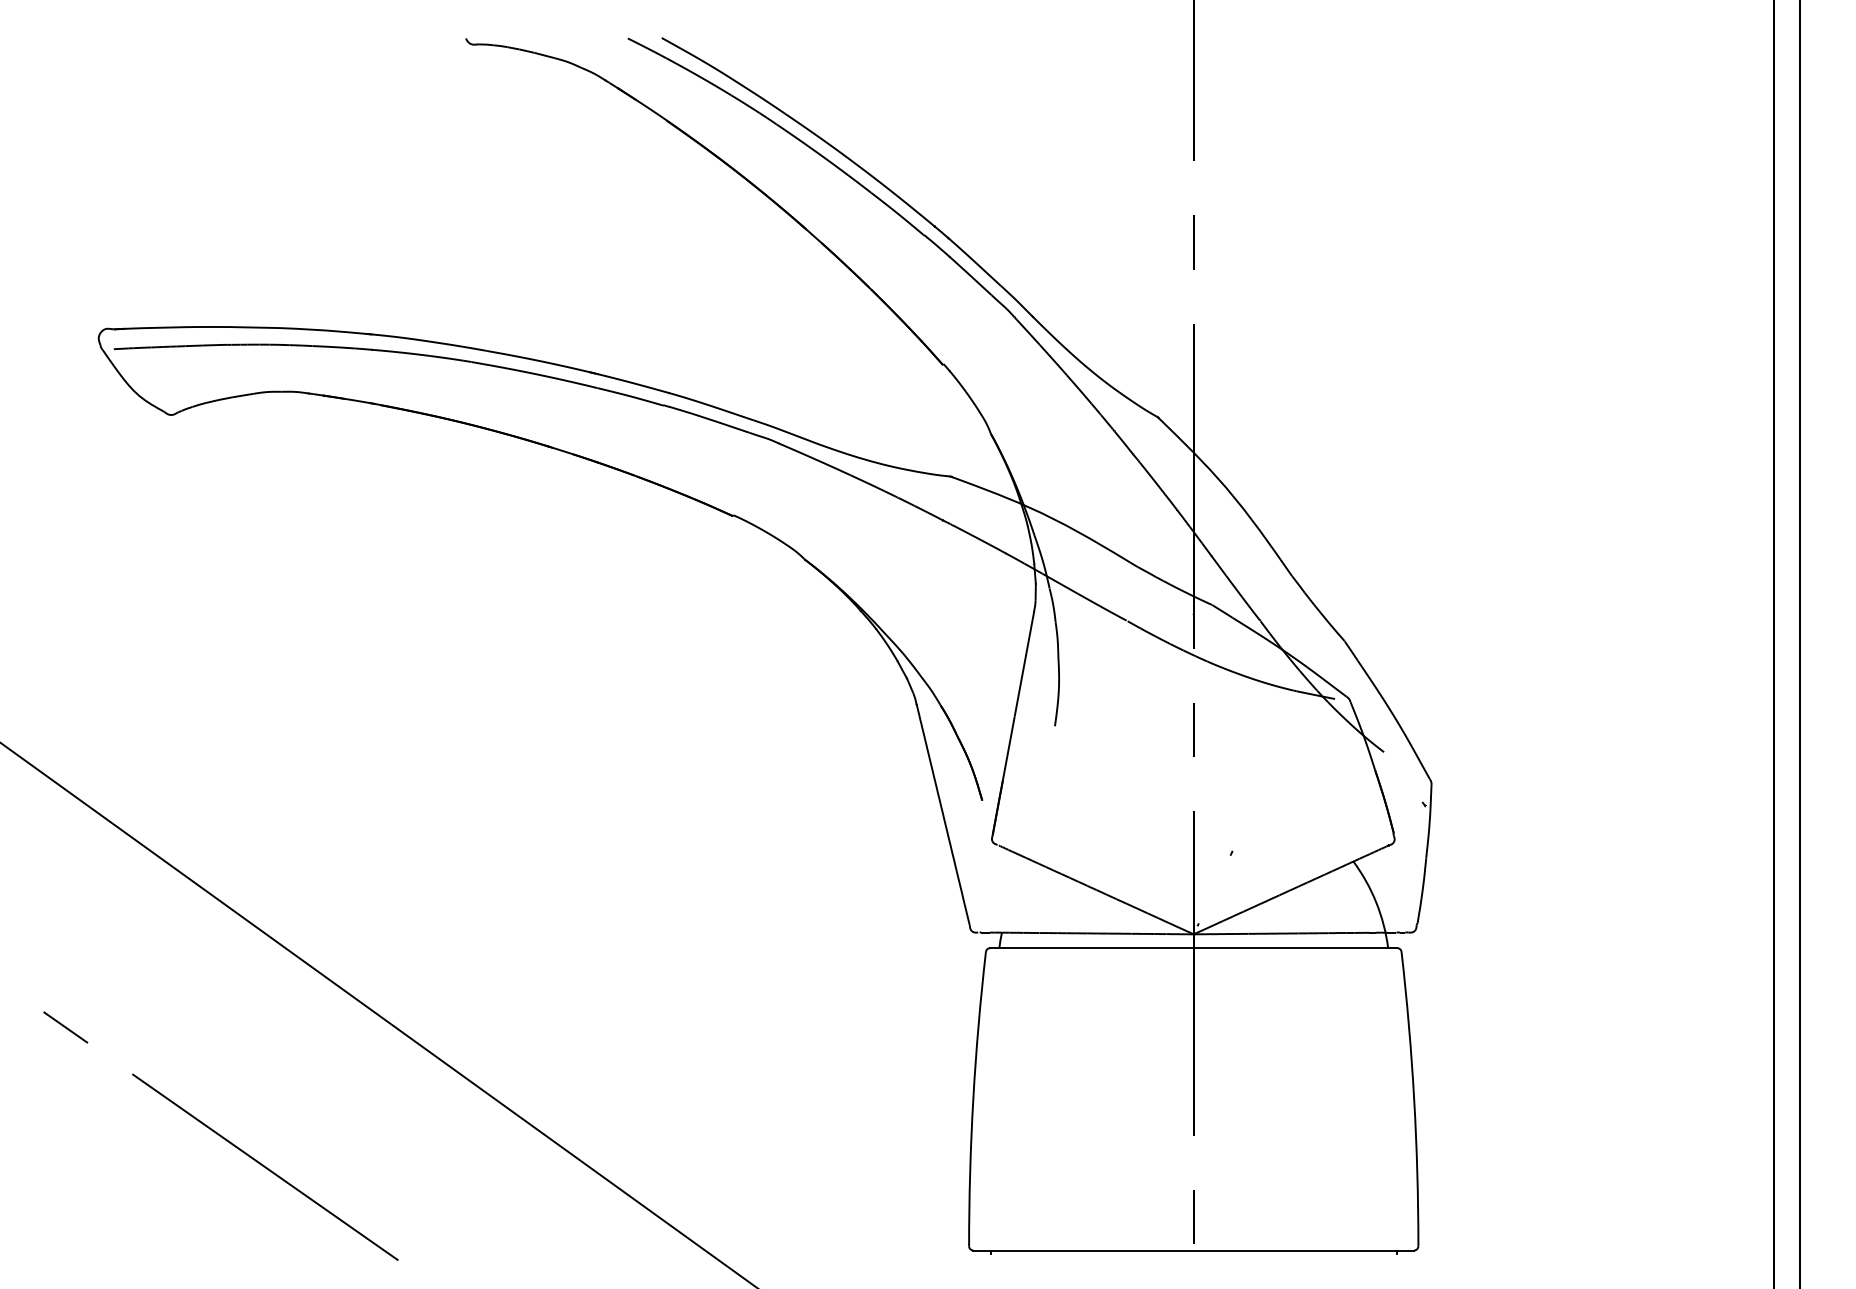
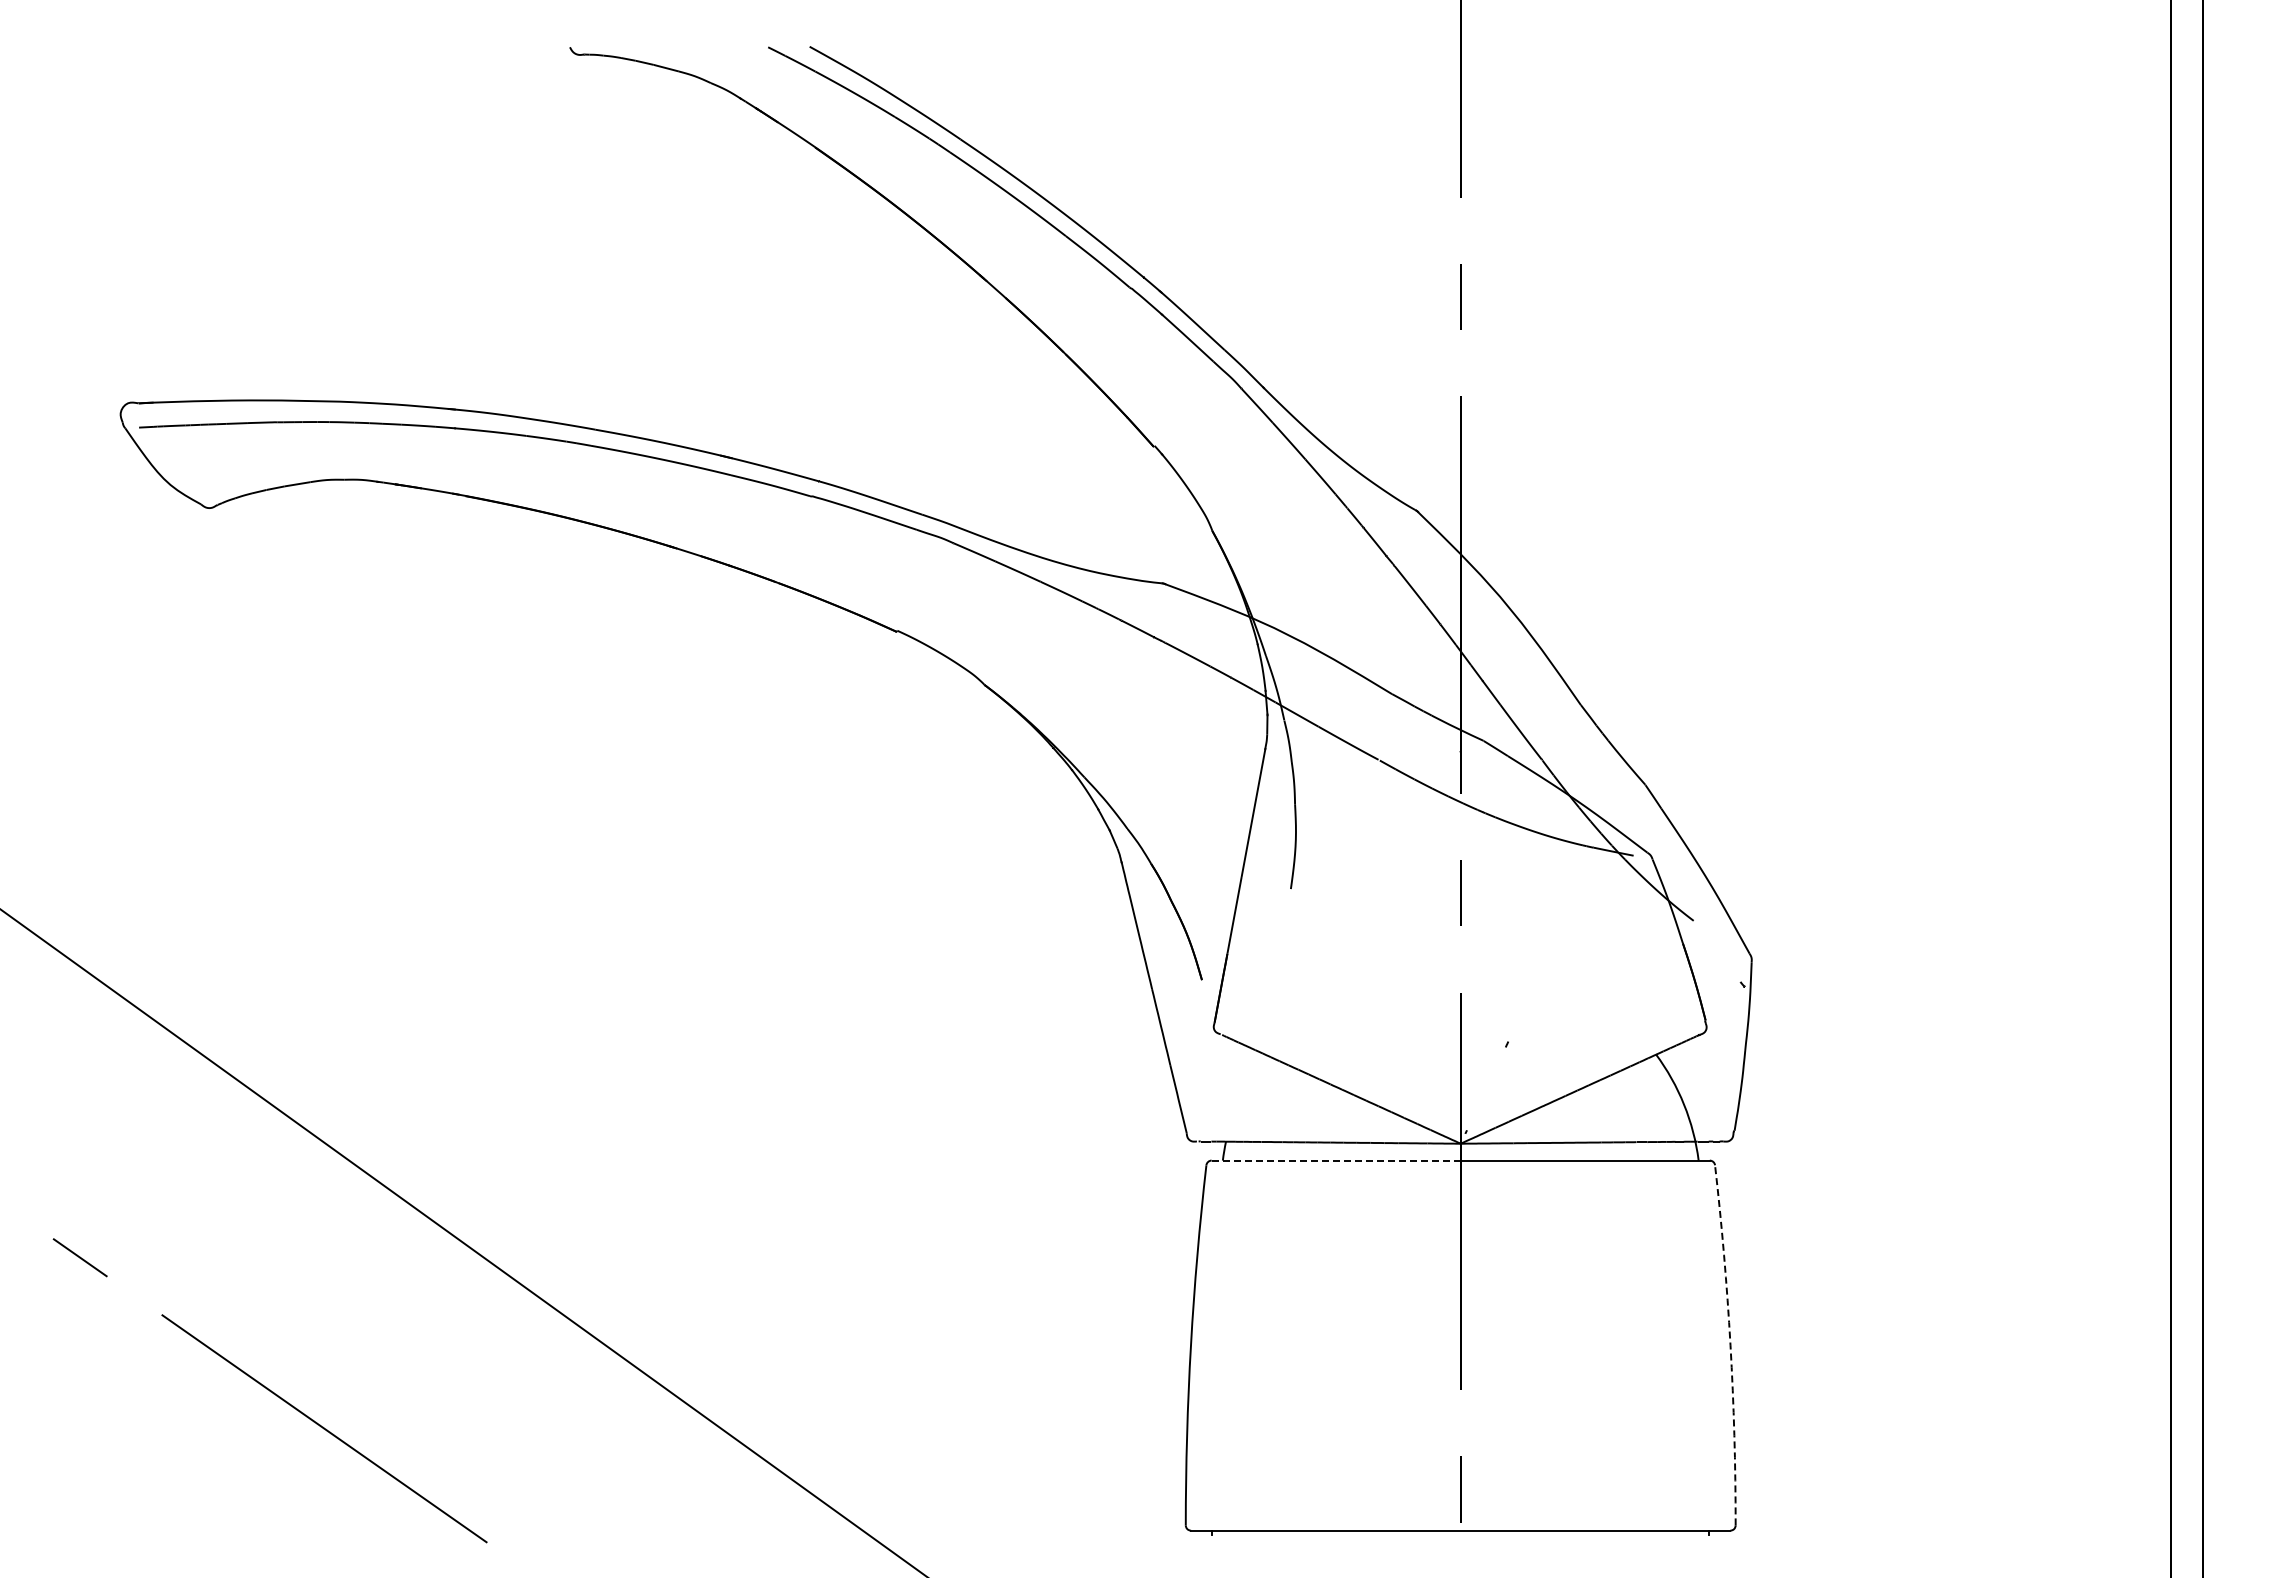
line: (1092, 948) -> (1336, 1160), solid -> dashed
arc: (1414, 1099) -> (1730, 1345), solid -> dashed

